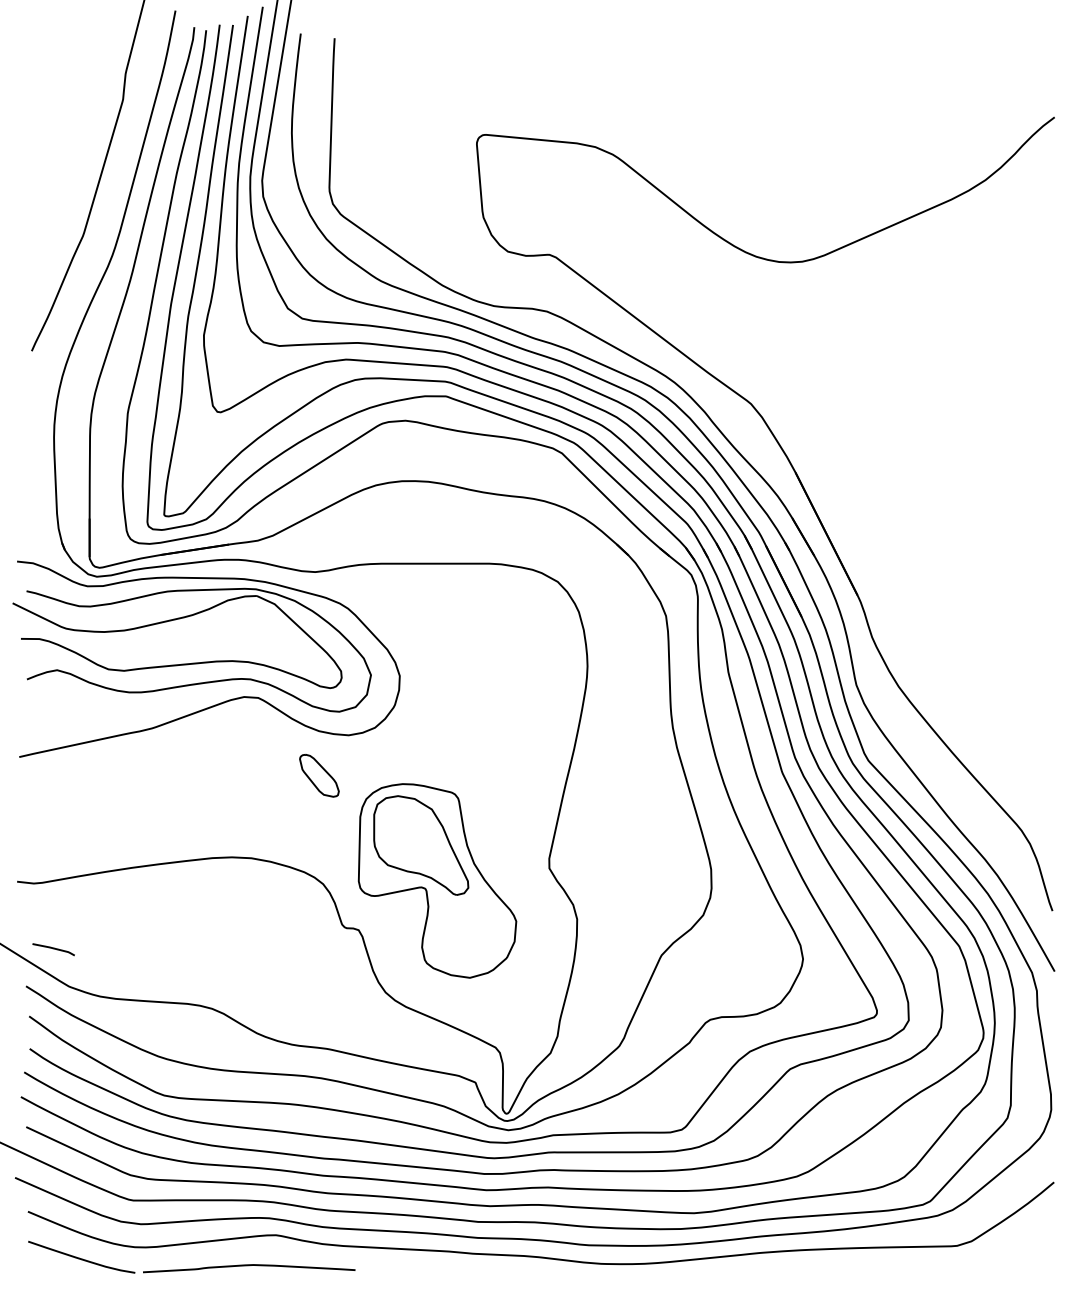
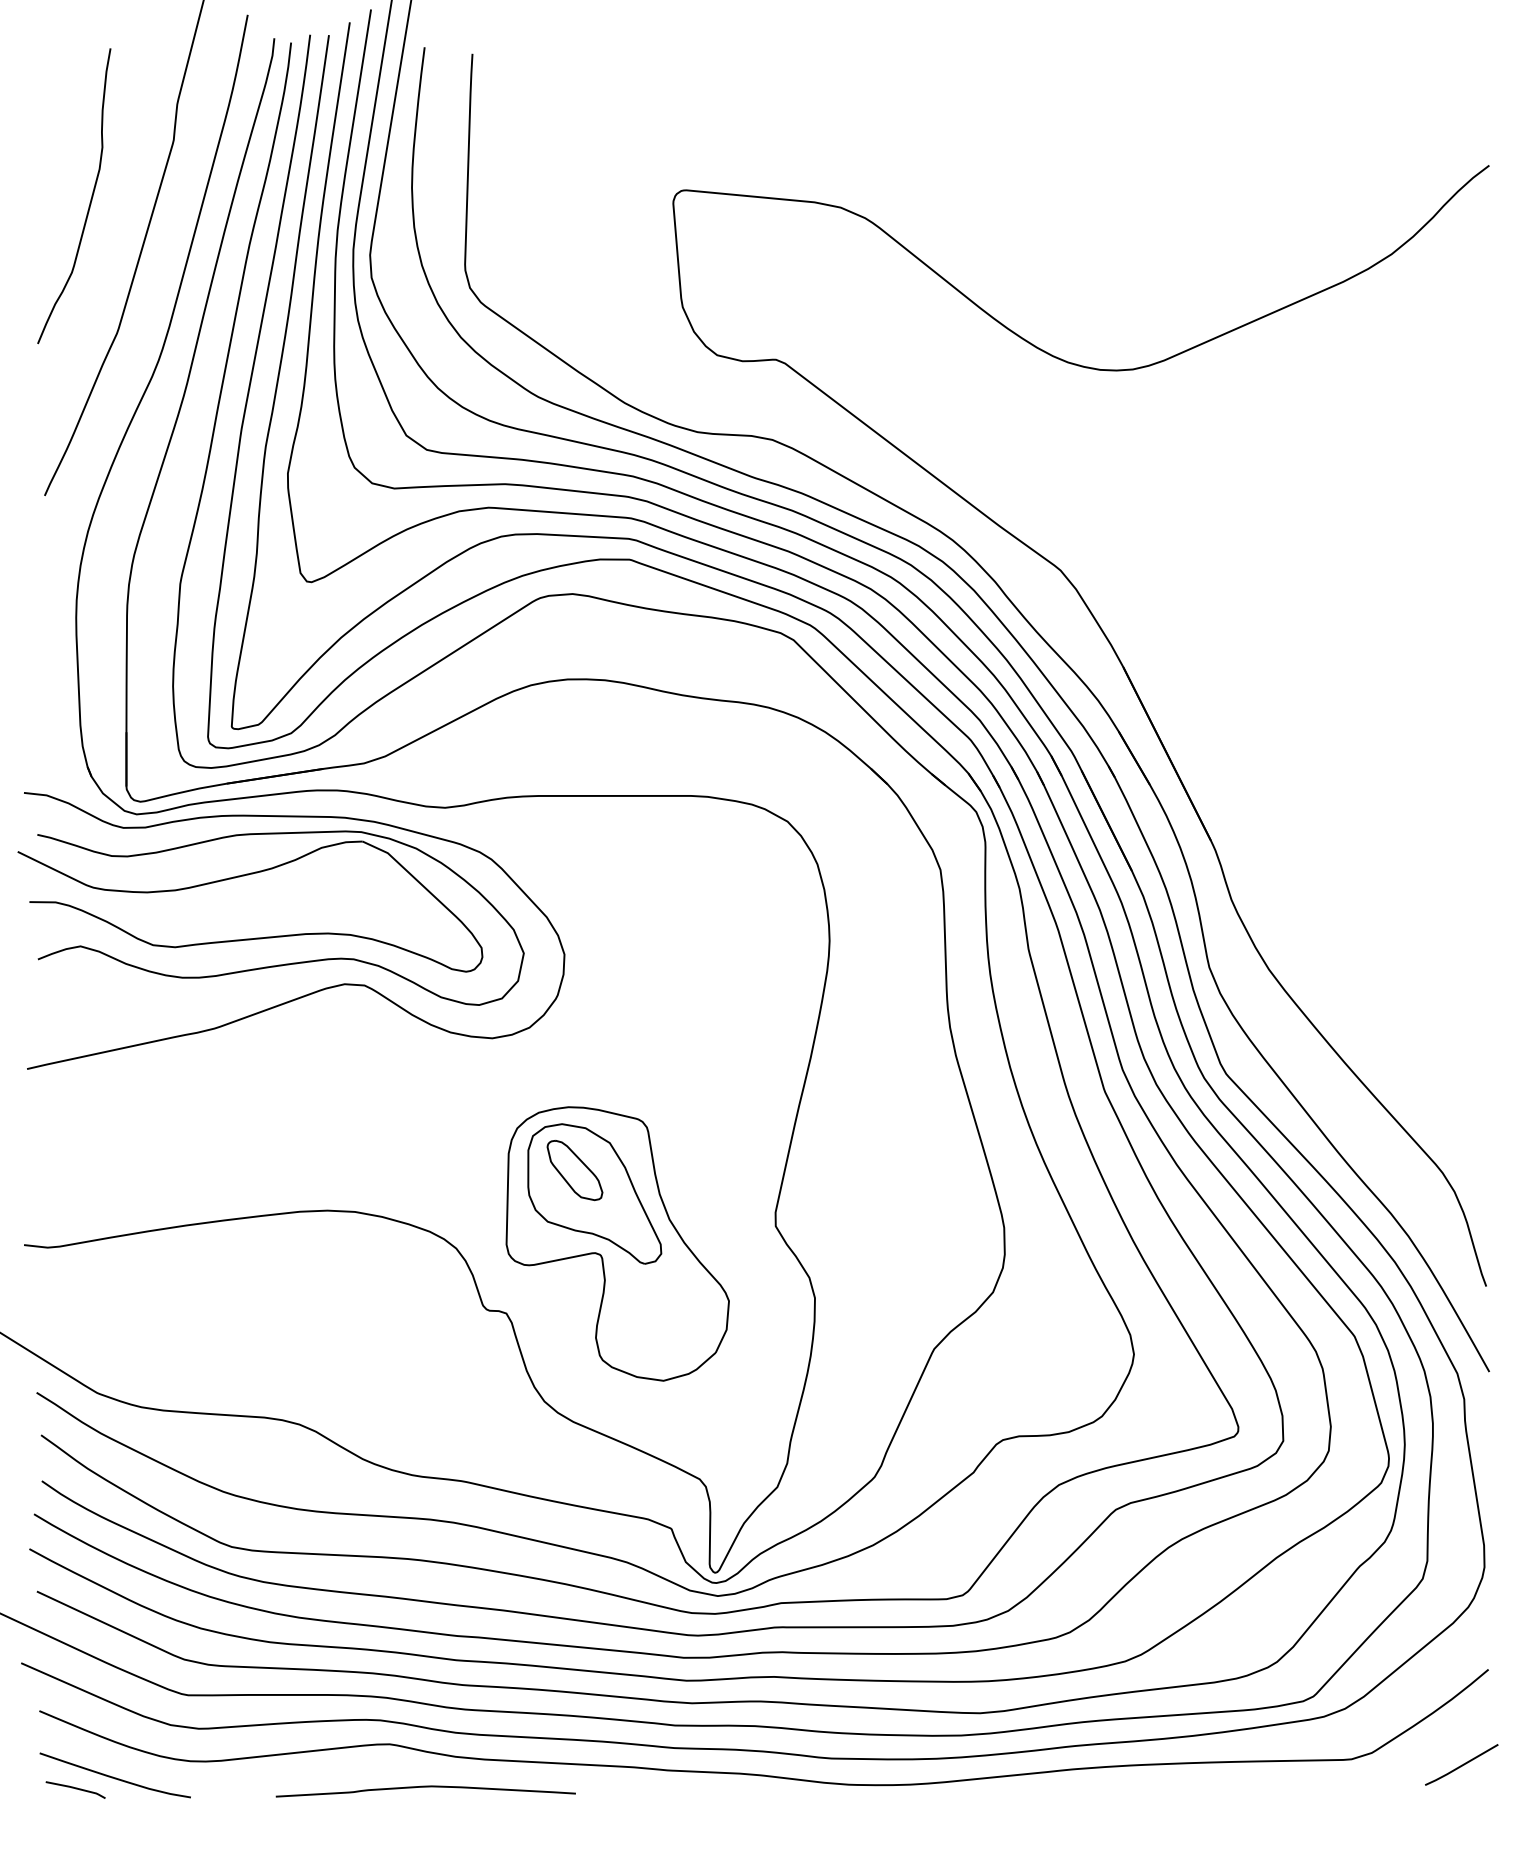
curve: (63, 143) -> (89, 202), added
part: (319, 775) -> (574, 1170), moved
line: (53, 949) -> (75, 1789), moved
line: (1034, 1249) -> (1461, 1764), added
curve: (248, 1265) -> (425, 1787), moved

